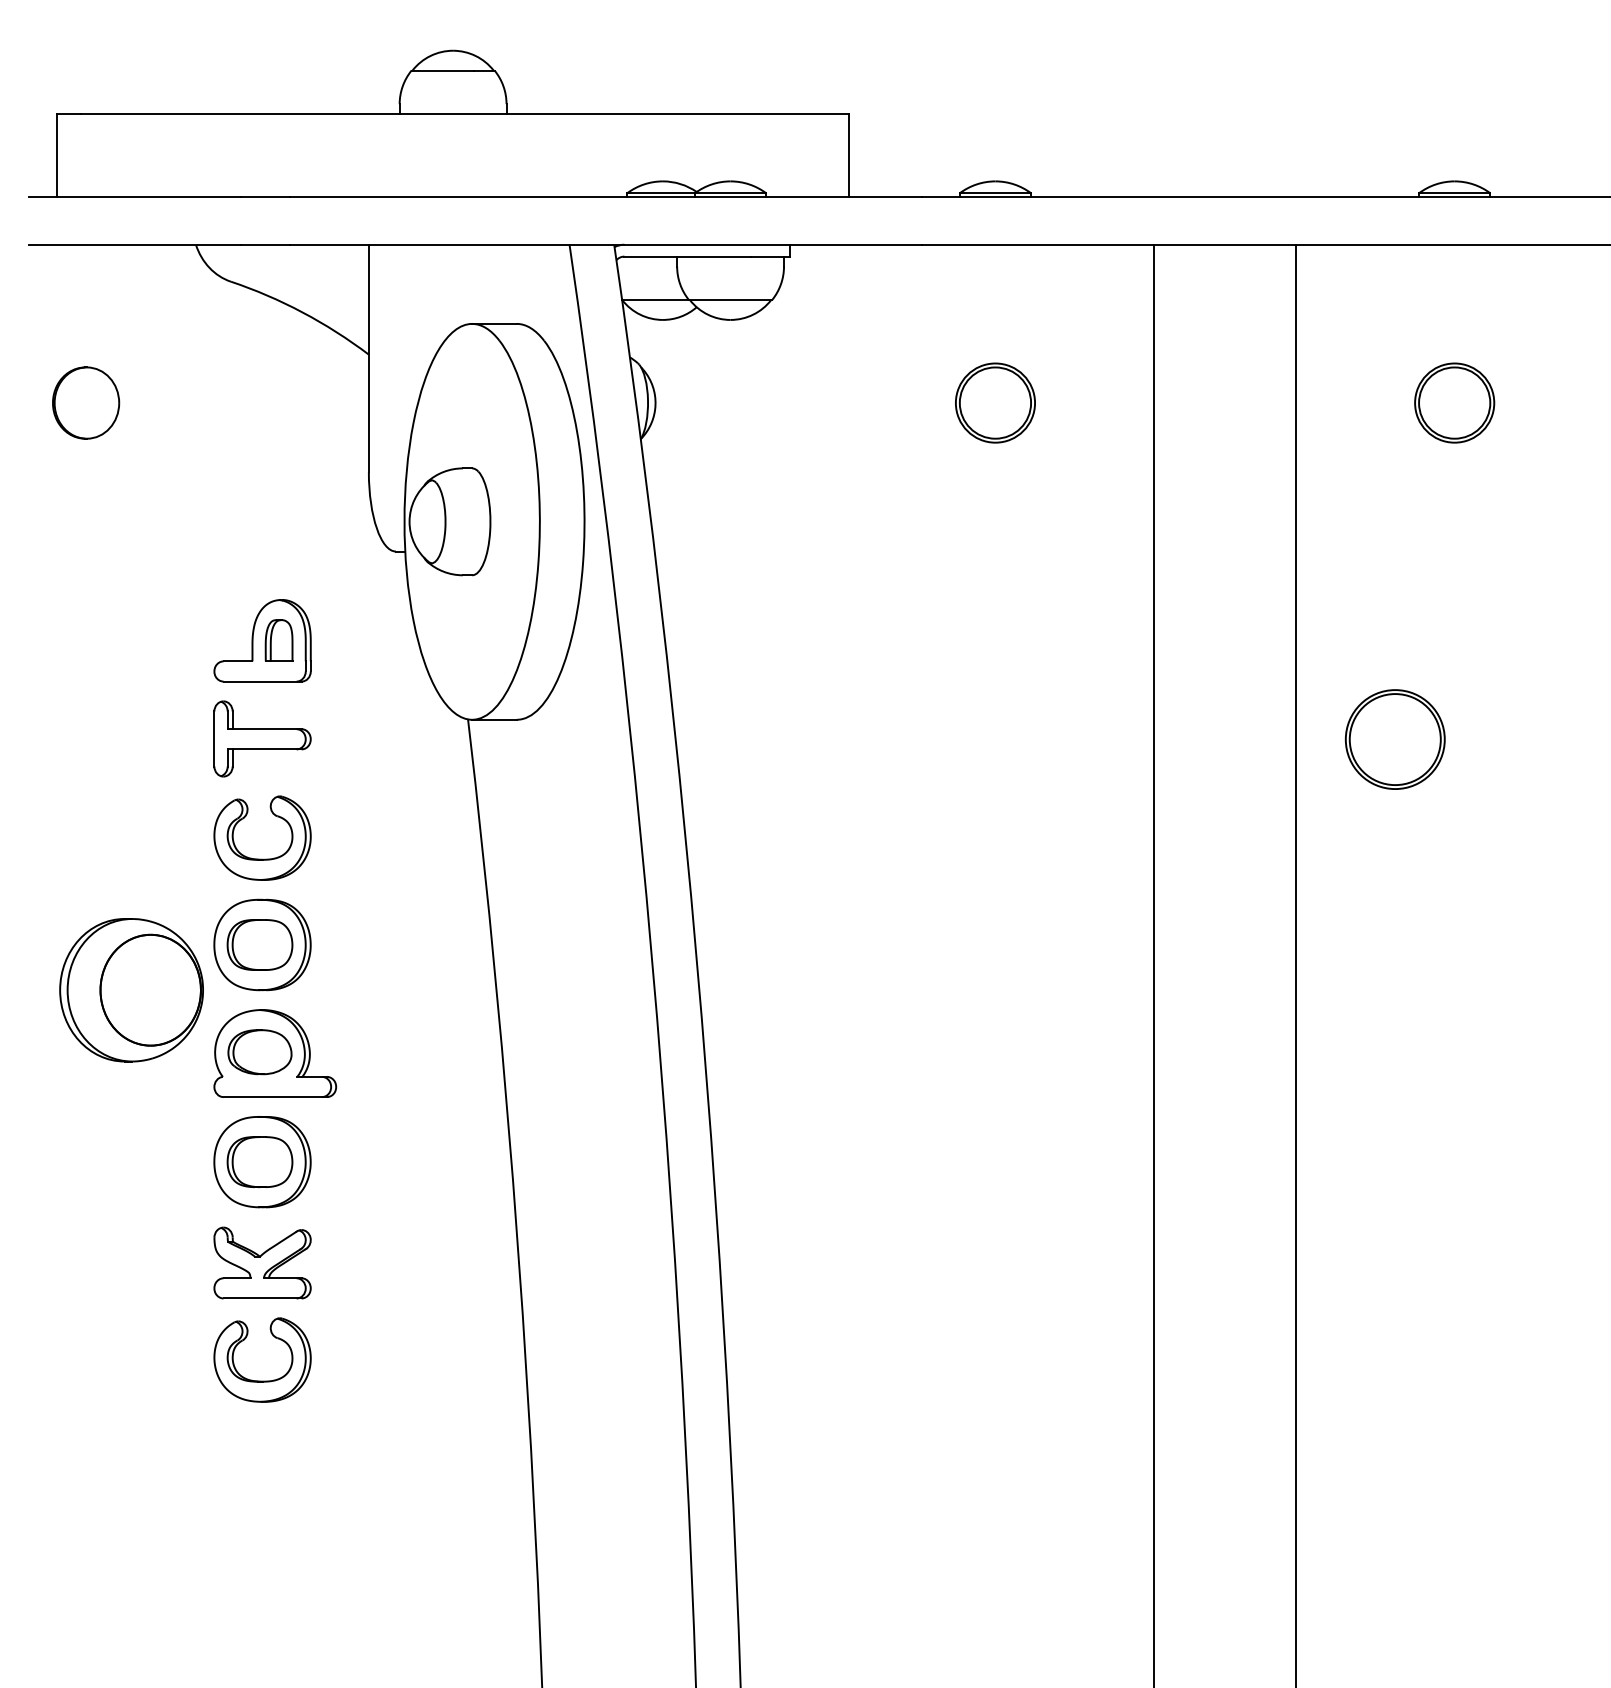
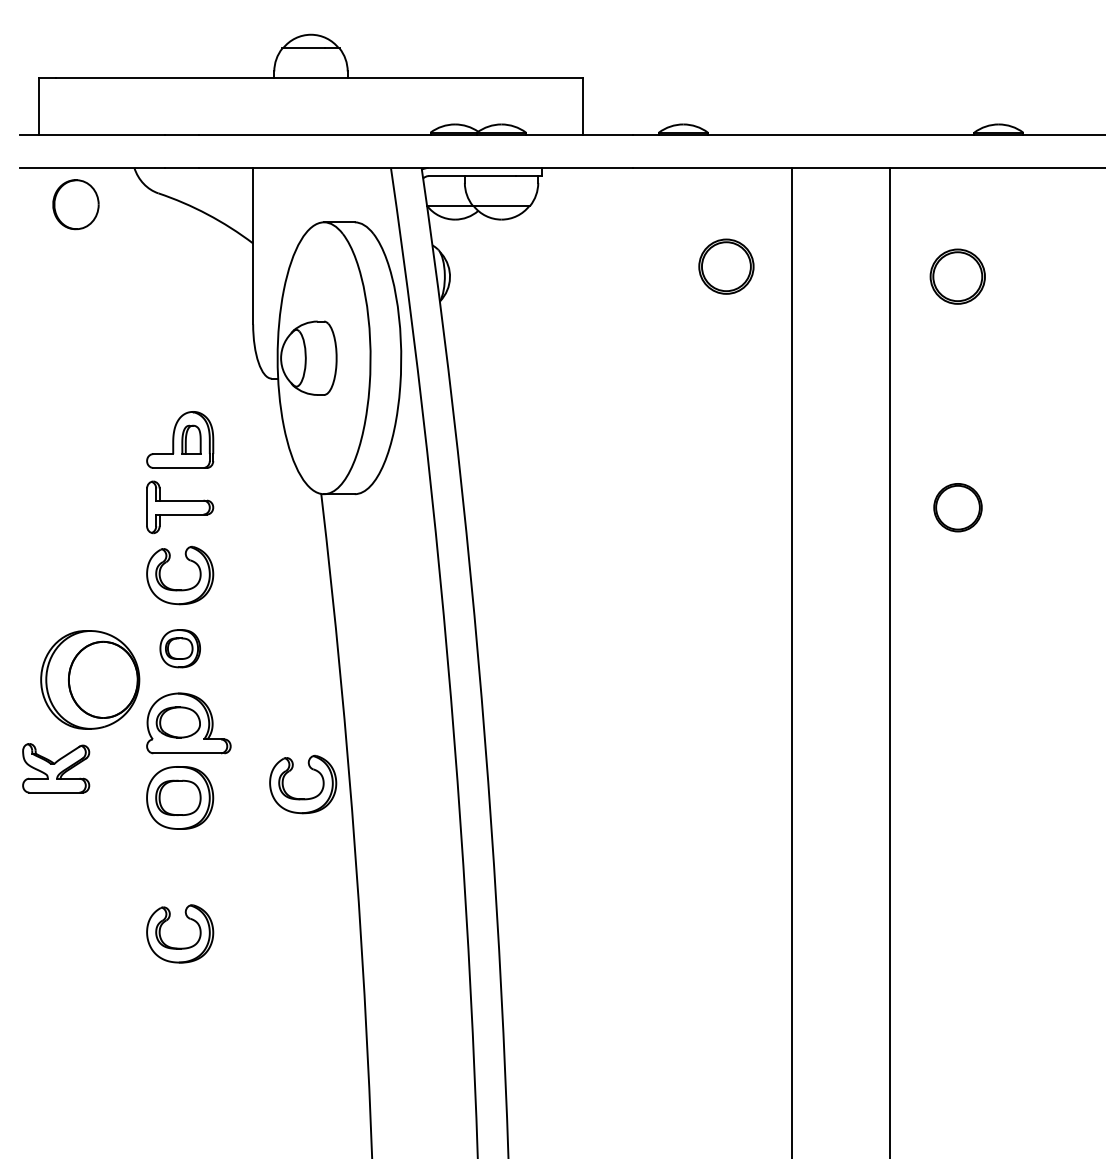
part: (85, 402) -> (75, 204), moved
part: (995, 402) -> (726, 266), moved
part: (1454, 402) -> (957, 276), moved
part: (1394, 739) -> (957, 507), size x0.7
part: (263, 944) -> (180, 648), size x0.6
part: (442, 1162) -> (303, 798), added
part: (263, 1263) -> (56, 768), moved

